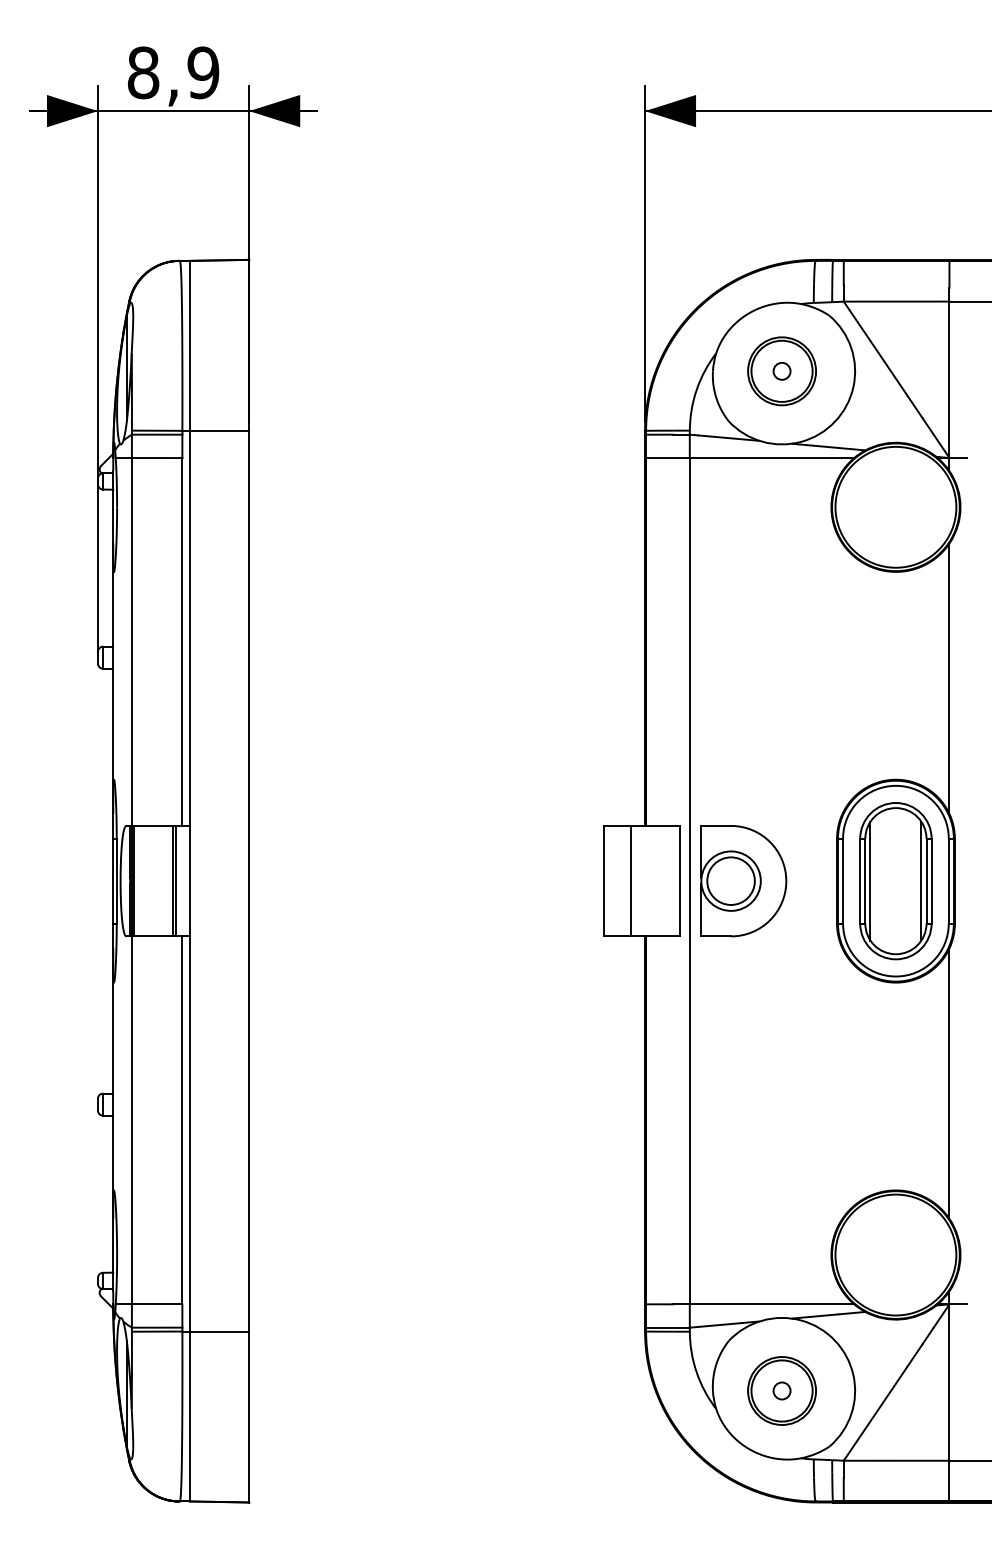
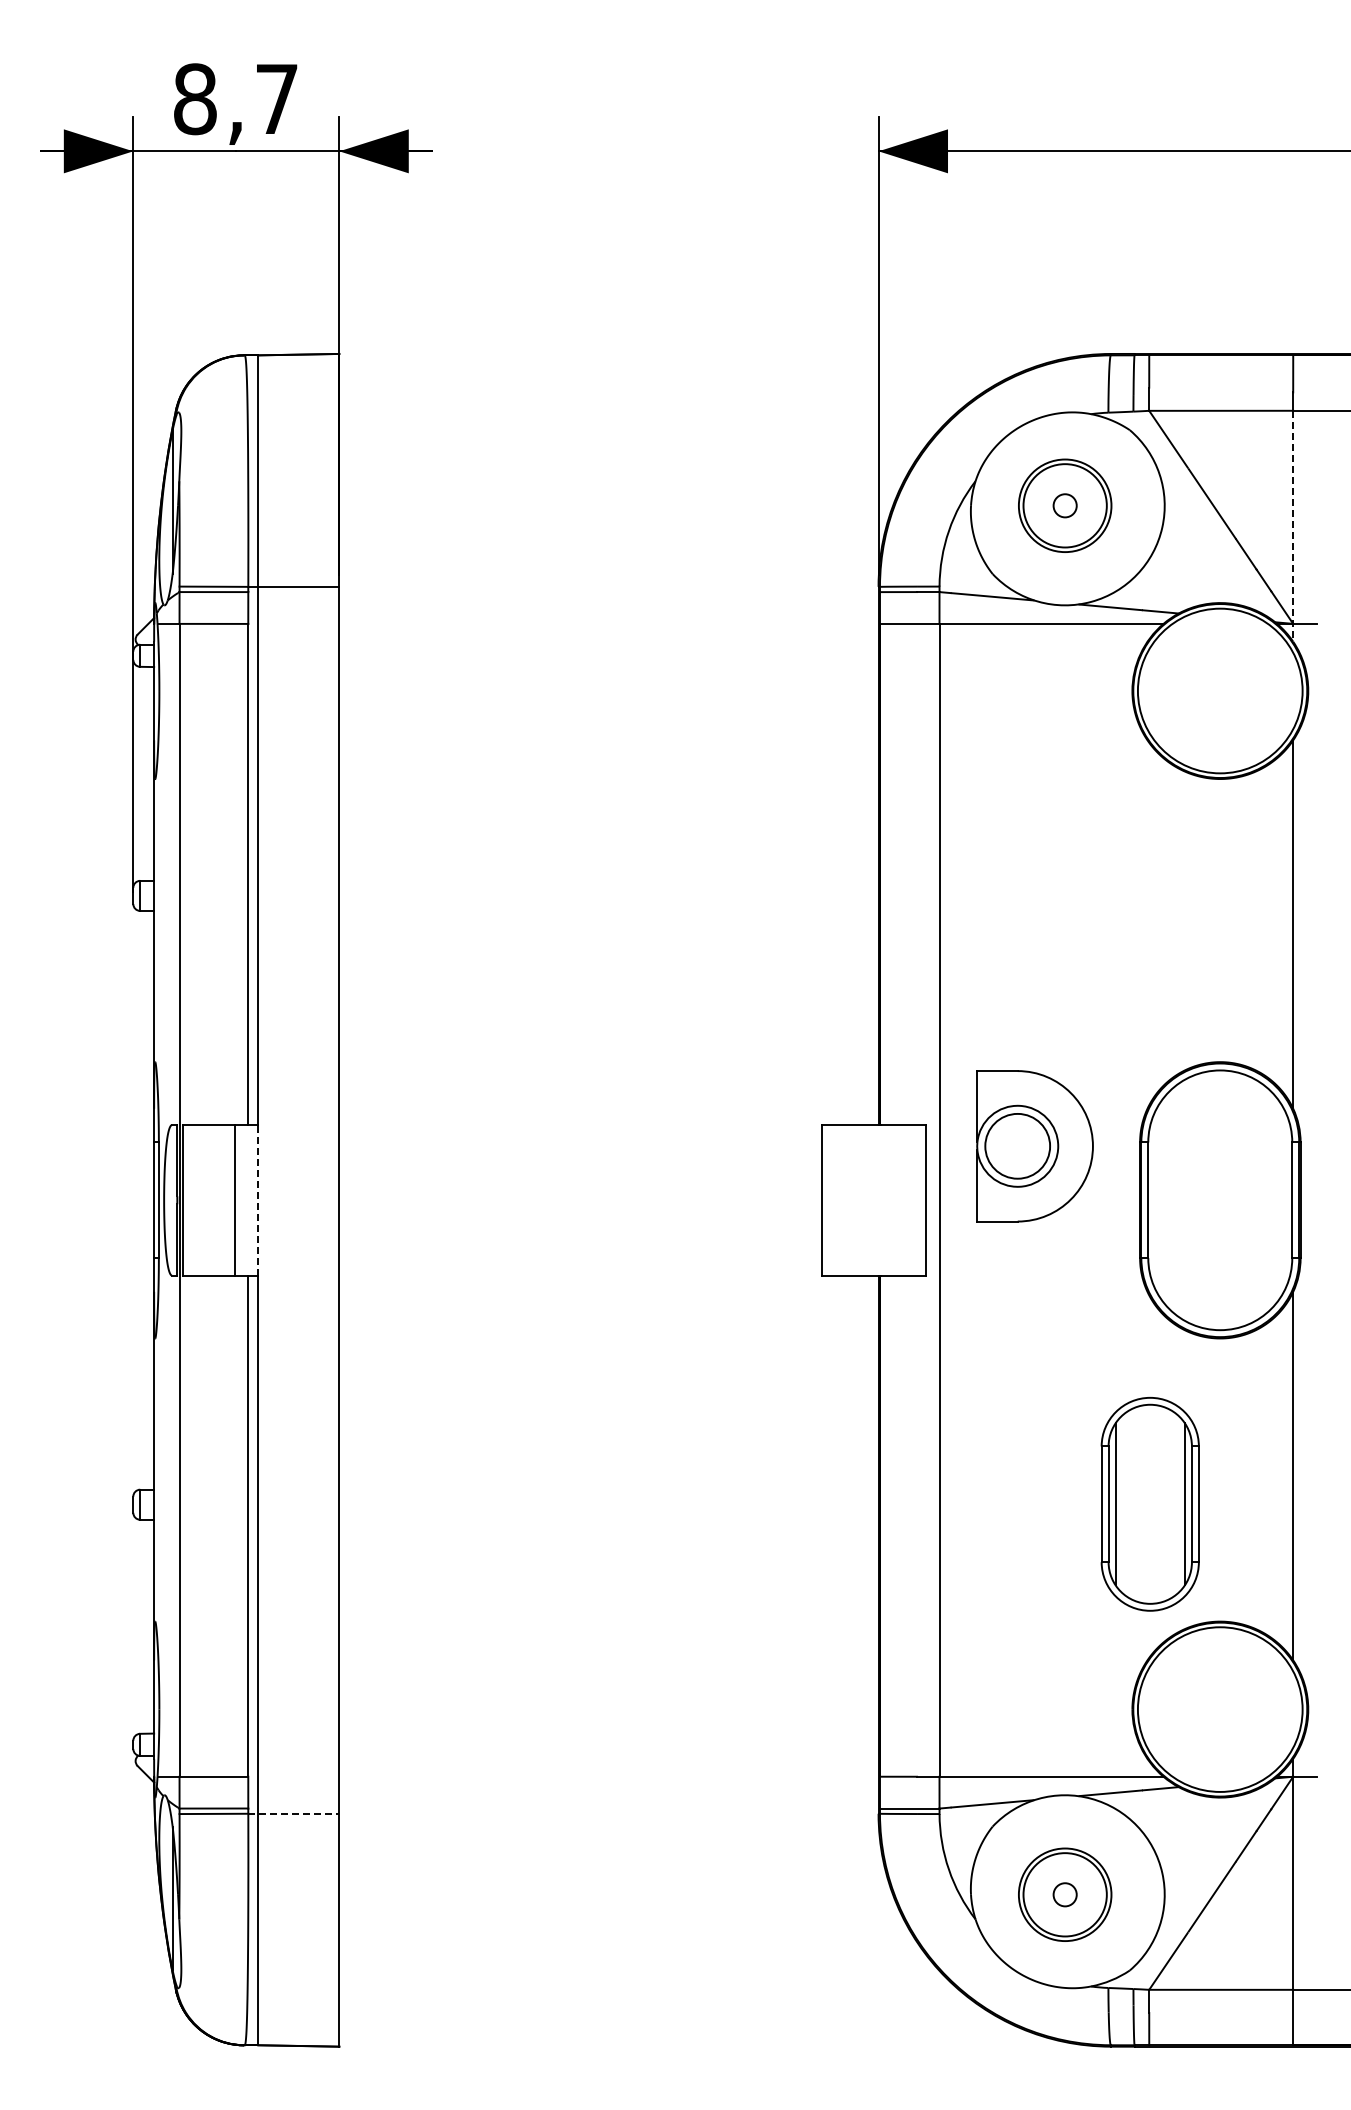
text: (203, 73) -> (276, 99), 8,9 -> 8,7
line: (949, 386) -> (1293, 526), solid -> dashed
line: (189, 880) -> (258, 1199), solid -> dashed
part: (895, 880) -> (1149, 1503), moved
line: (175, 881) -> (239, 1200), removed
line: (631, 881) -> (859, 1200), removed
part: (743, 881) -> (1034, 1146), moved
line: (215, 1331) -> (293, 1813), solid -> dashed

